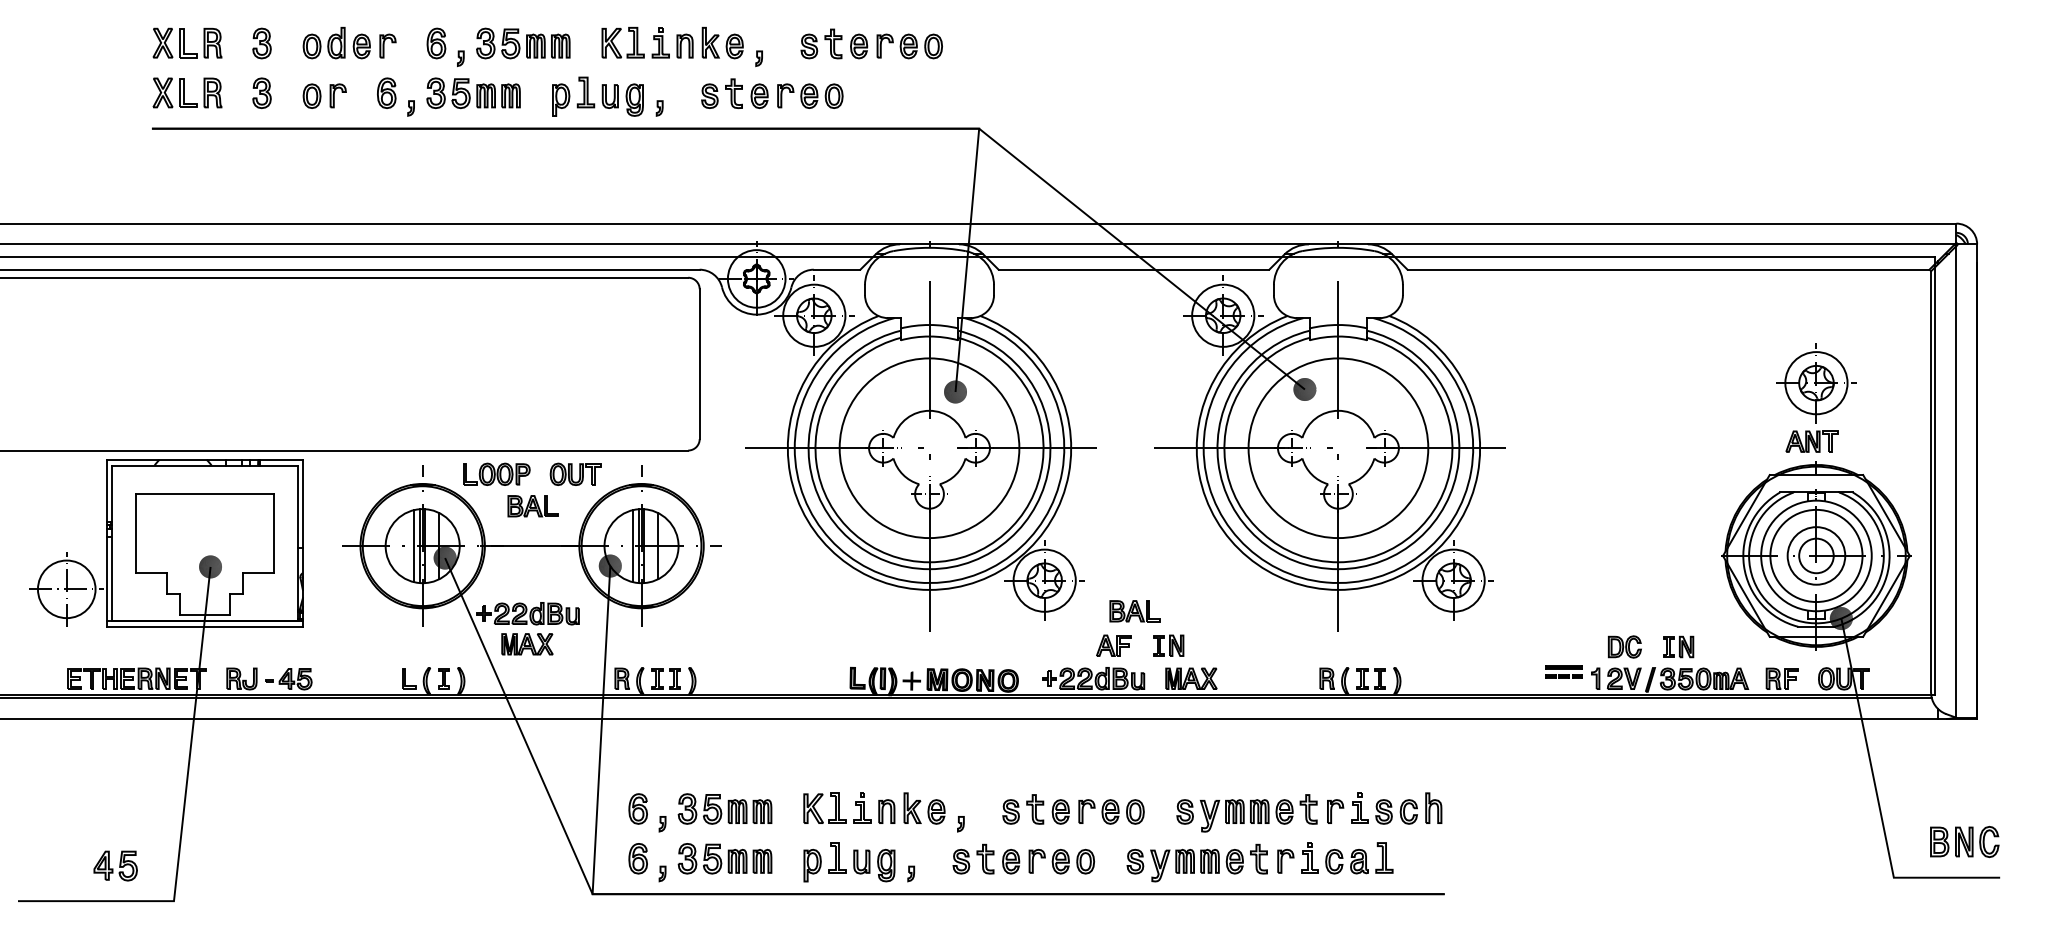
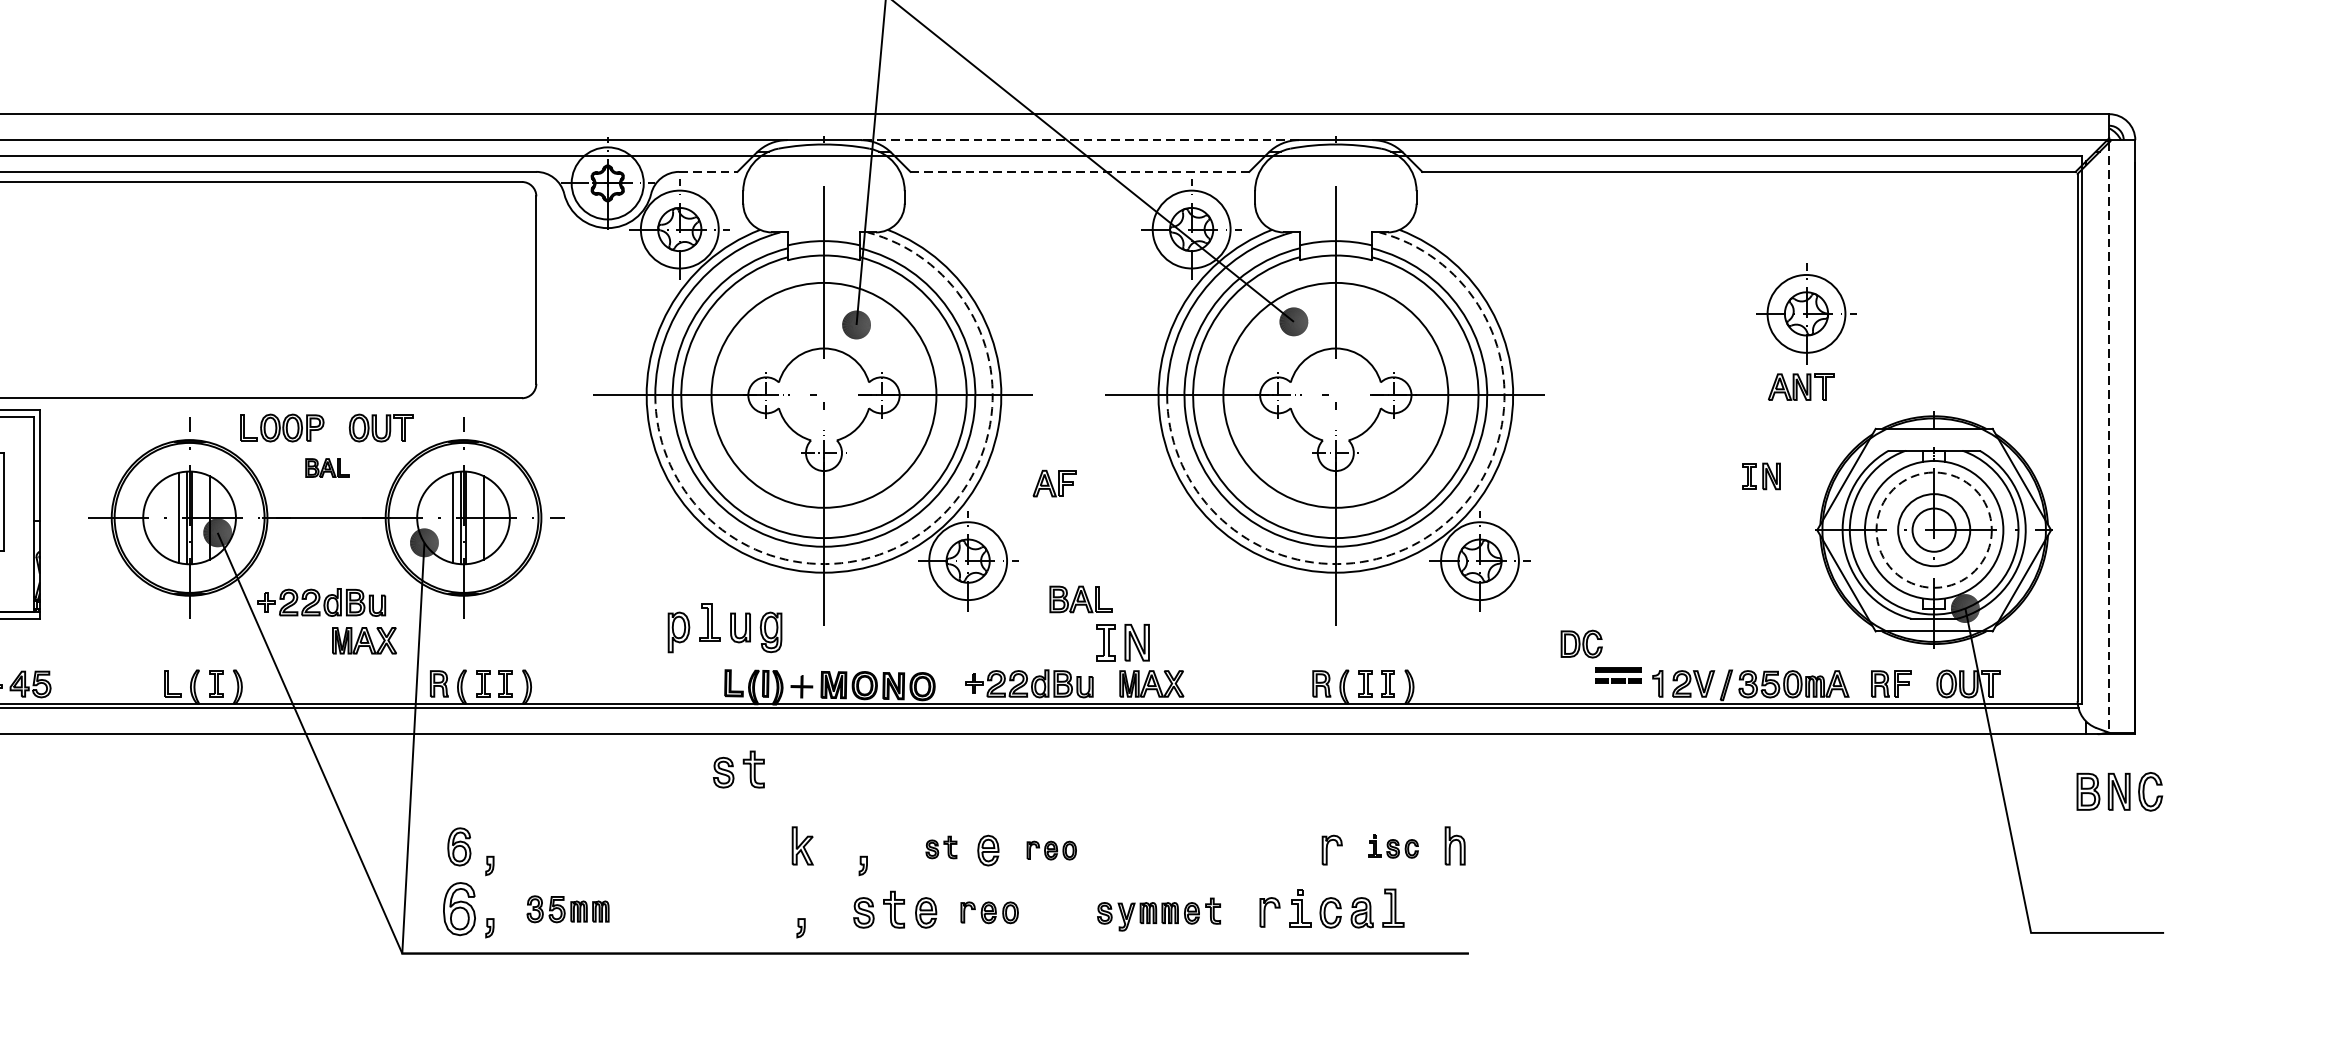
line: (1133, 244) -> (1079, 140), solid -> dashed
line: (837, 269) -> (708, 171), solid -> dashed
line: (1134, 269) -> (1080, 171), solid -> dashed
part: (1816, 397) -> (1806, 331), moved
line: (1956, 481) -> (2109, 436), solid -> dashed
part: (532, 506) -> (327, 468), size x0.7
arc: (1011, 555) -> (926, 529), solid -> dashed
arc: (1420, 555) -> (1438, 529), solid -> dashed
circle: (1816, 555) -> (1934, 529), solid -> dashed
part: (527, 644) -> (364, 641), moved
part: (1113, 645) -> (1054, 483), moved
part: (1168, 645) -> (1123, 642), size x1.4
part: (1624, 646) -> (1581, 643), moved
part: (1678, 646) -> (1761, 475), moved
part: (861, 746) -> (738, 768), added
part: (855, 805) -> (731, 842), removed
part: (724, 808) -> (567, 846), removed
part: (1384, 808) -> (1393, 846), size x0.6
part: (1023, 809) -> (941, 847), size x0.6
part: (936, 811) -> (832, 850), removed
part: (1111, 811) -> (1051, 850), size x0.6
part: (1246, 813) -> (1220, 852), removed
part: (1964, 841) -> (2119, 791), moved
part: (637, 858) -> (458, 908), size x1.4
part: (724, 858) -> (567, 908), size x0.7
part: (1061, 861) -> (989, 912), size x0.7
part: (849, 862) -> (725, 628), moved
part: (1196, 862) -> (1158, 913), size x0.7

